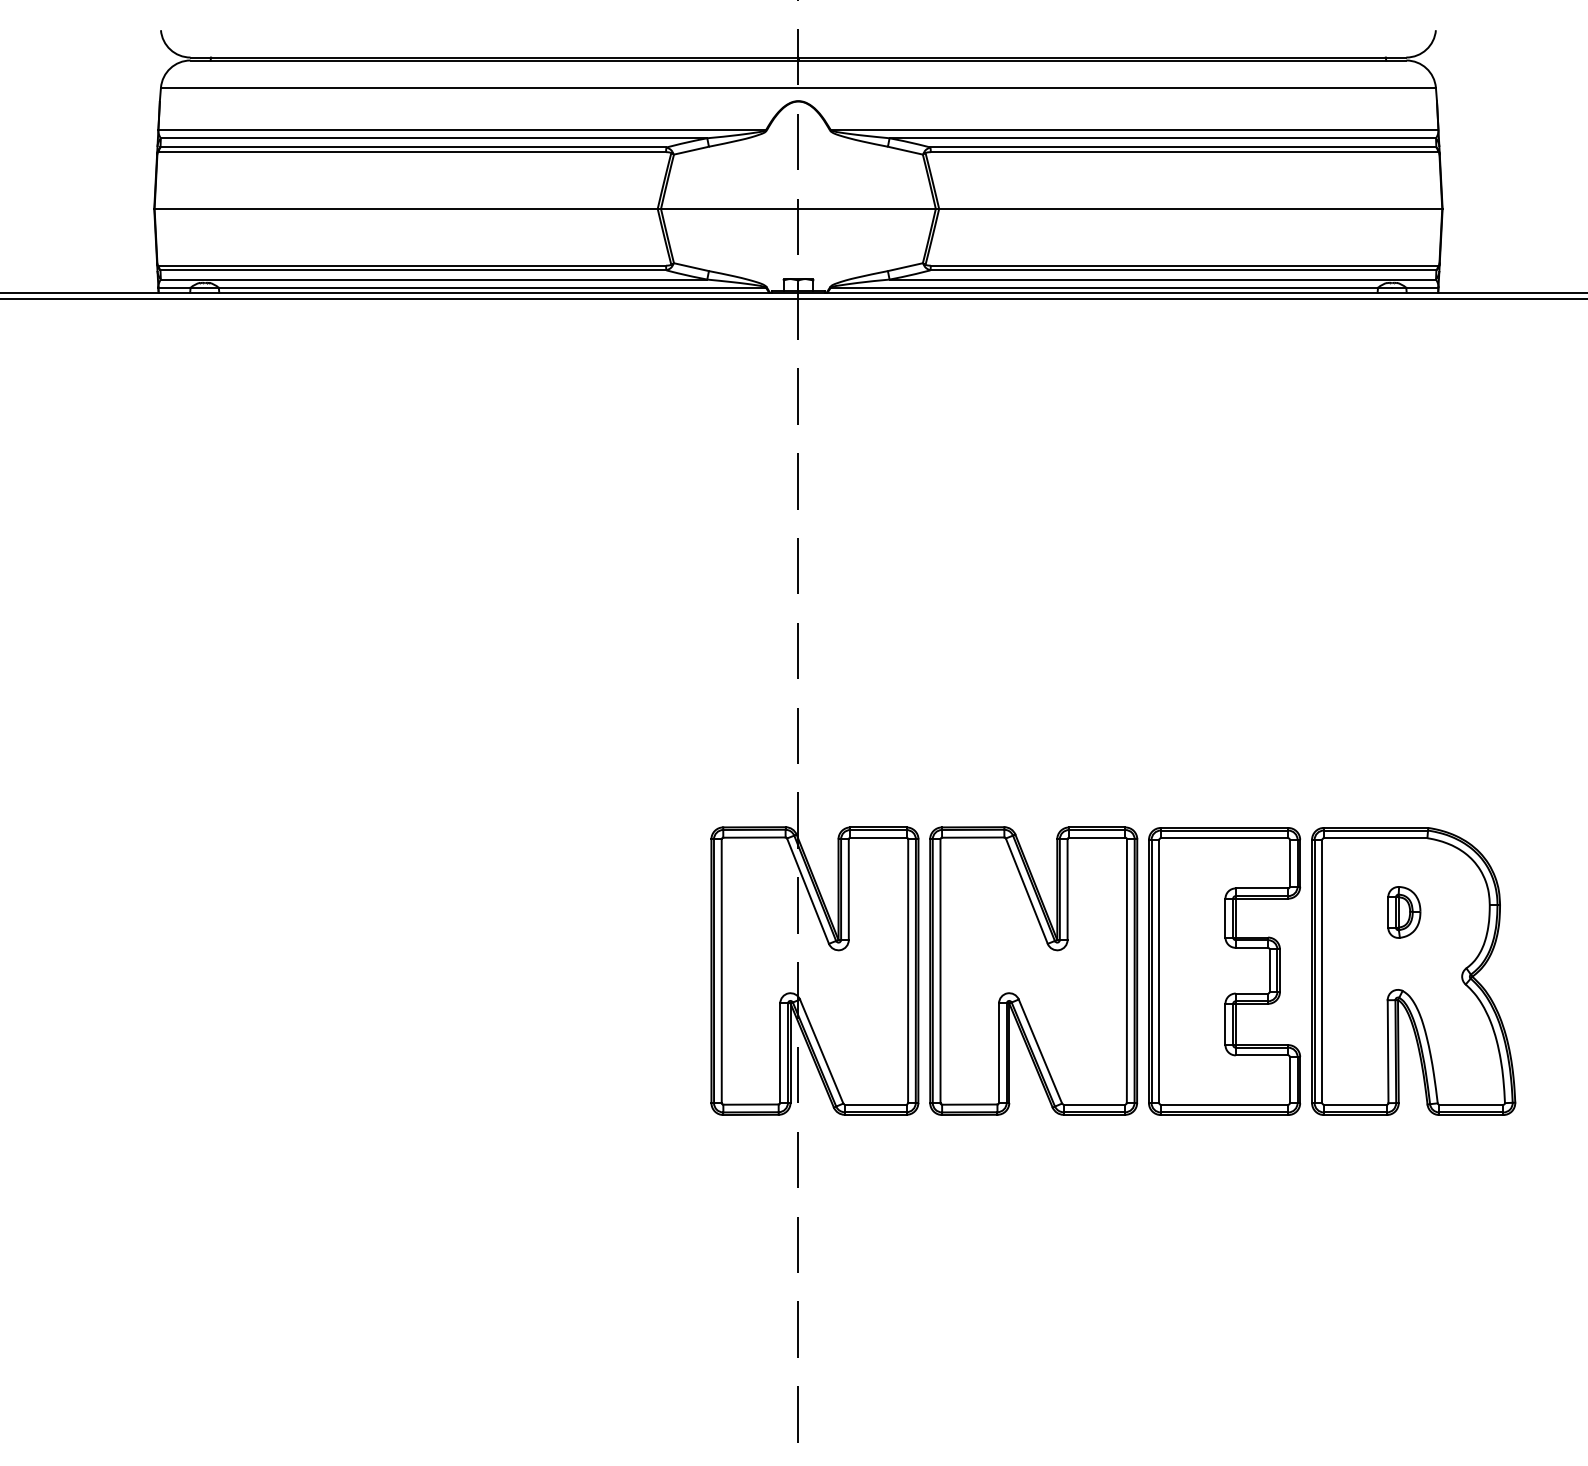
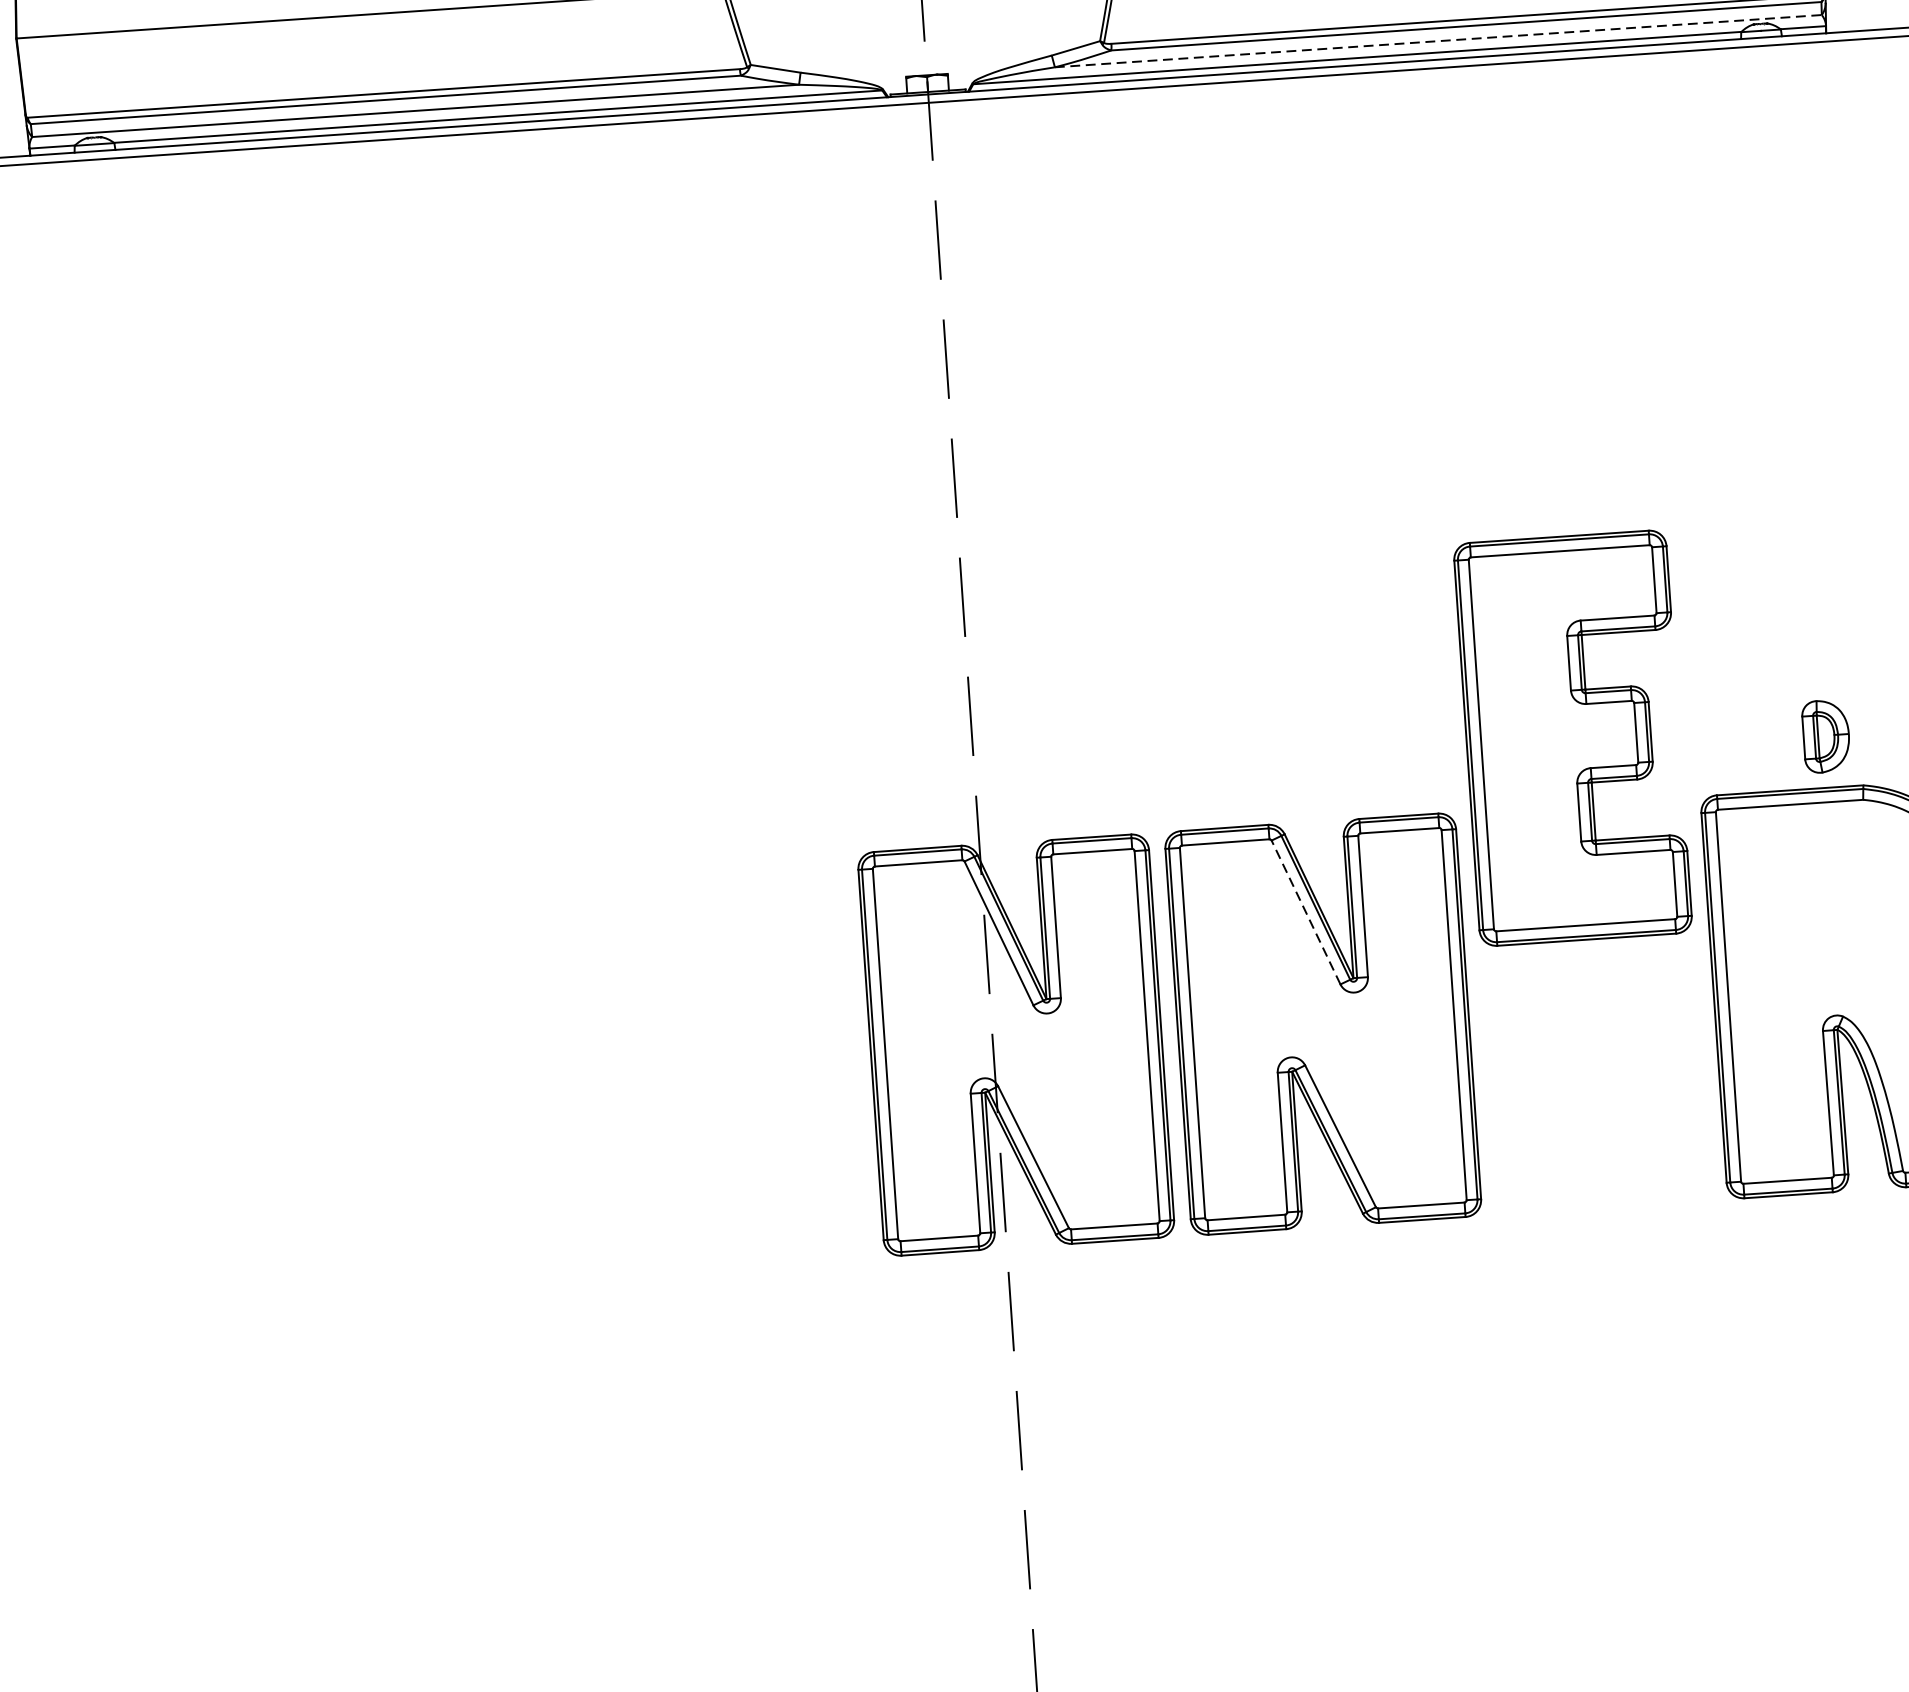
line: (1163, 279) -> (1439, 40), solid -> dashed
line: (1026, 891) -> (1305, 912), solid -> dashed
part: (1404, 912) -> (1826, 736), moved
part: (1224, 971) -> (1572, 738), moved

